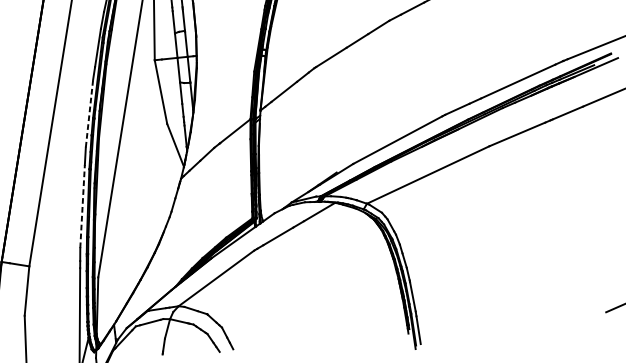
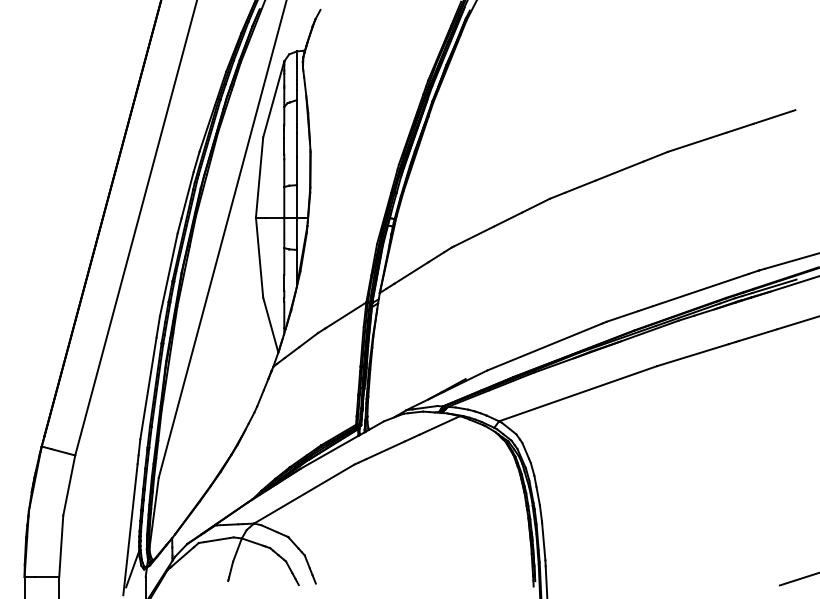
line: (89, 113) -> (168, 274), dashed -> solid
line: (82, 206) -> (148, 388), dashed -> solid

